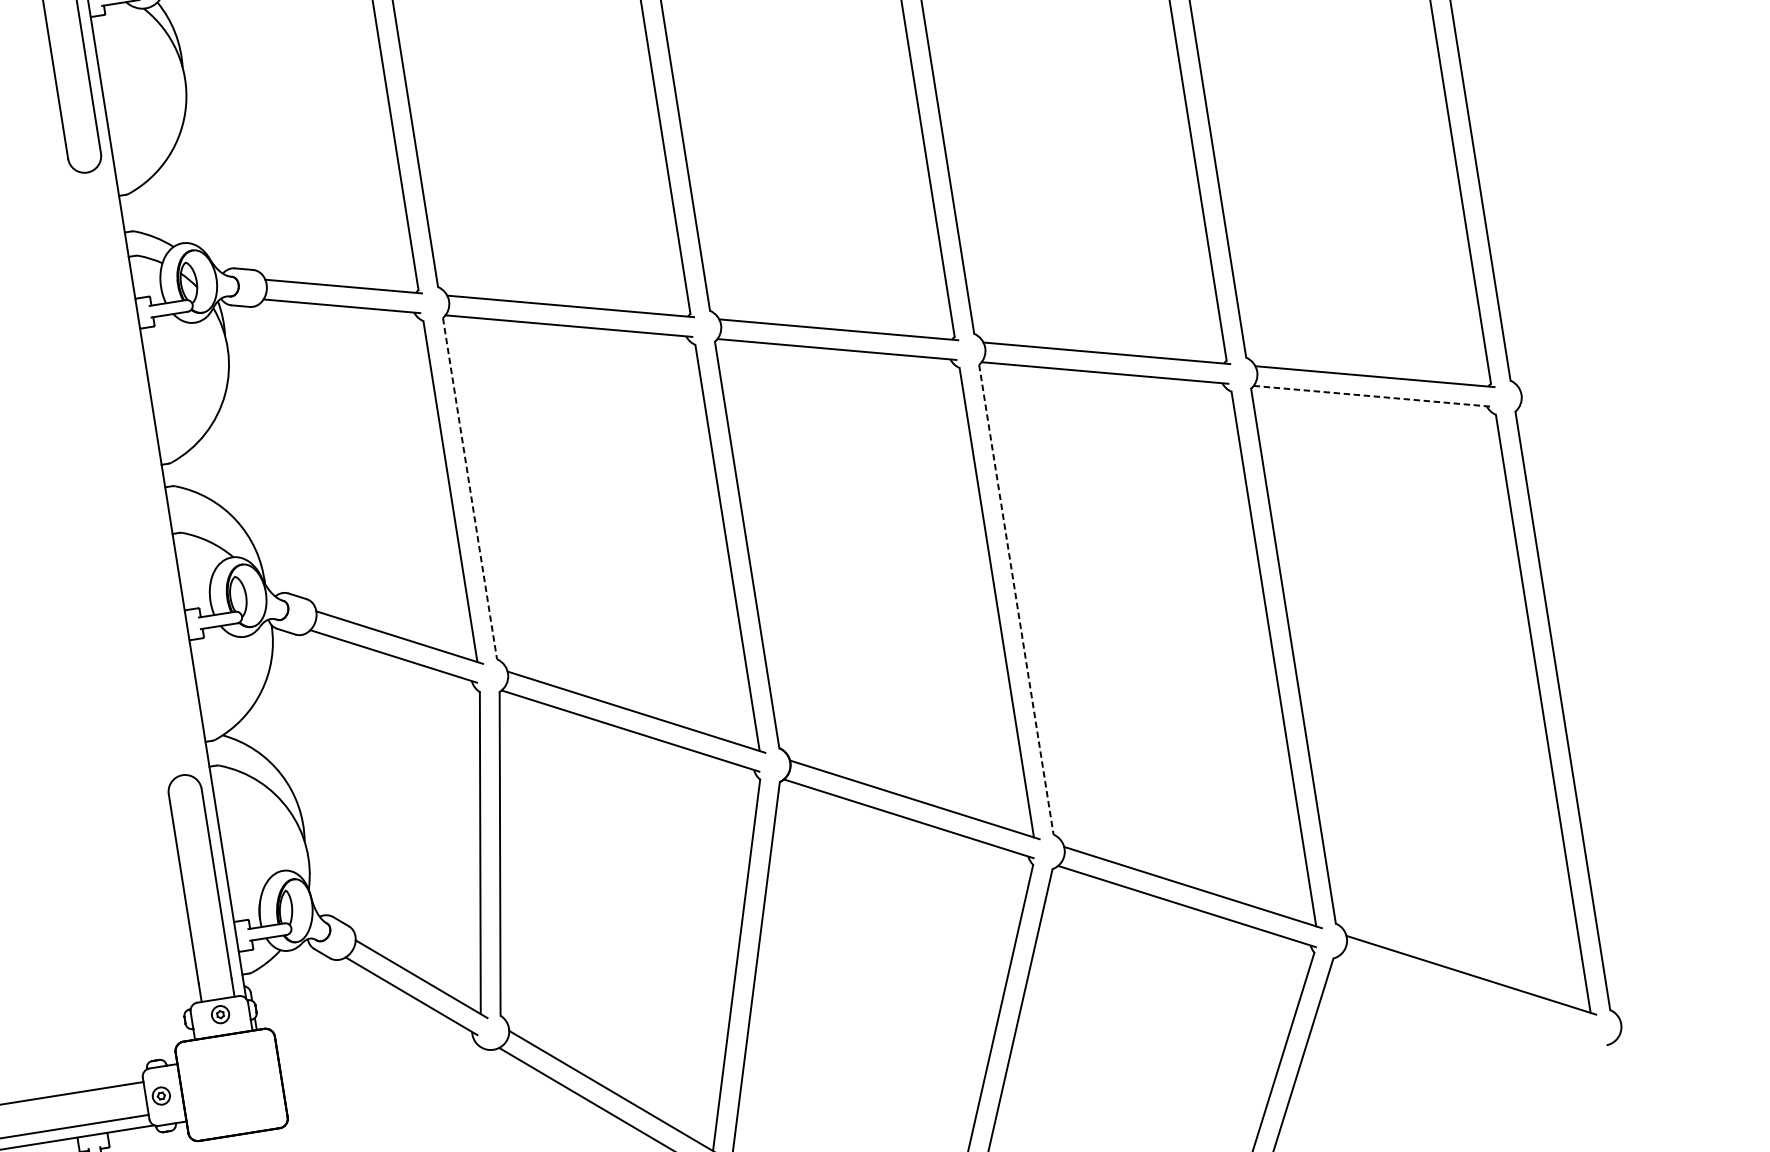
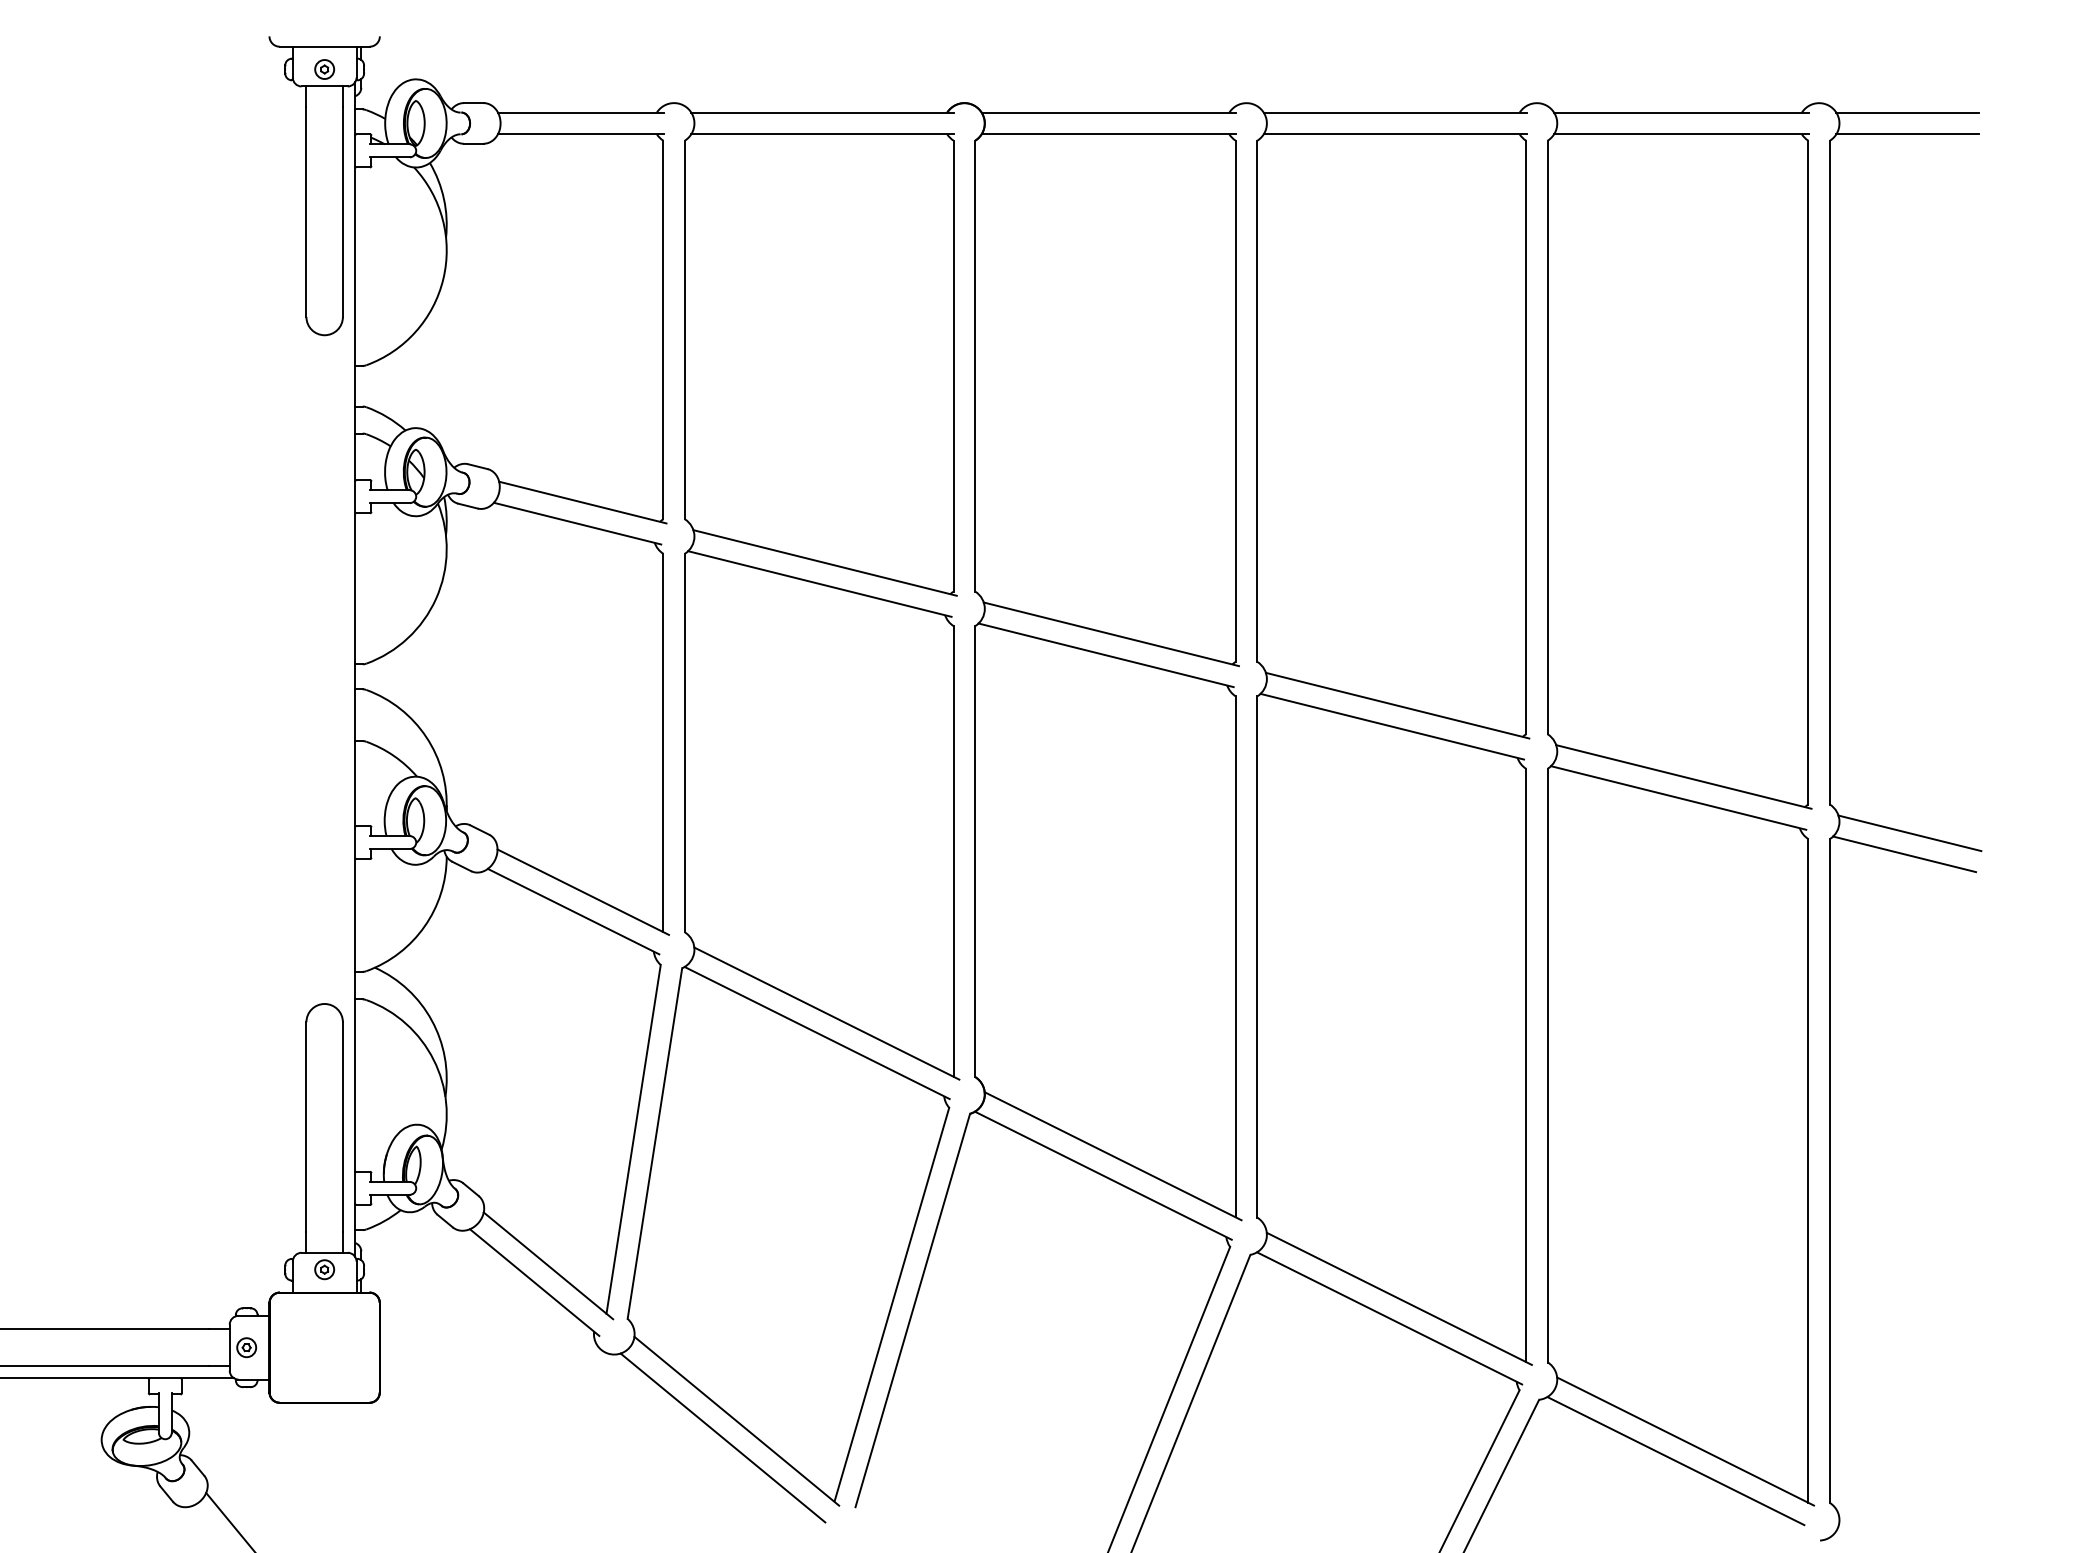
line: (1586, 395) -> (1909, 833), added
line: (1373, 396) -> (1678, 798), dashed -> solid
line: (1584, 415) -> (1904, 854), added
line: (469, 489) -> (684, 743), dashed -> solid
line: (1016, 600) -> (1257, 957), dashed -> solid
line: (1465, 994) -> (1675, 1461), added

